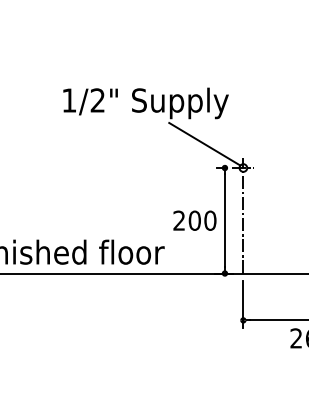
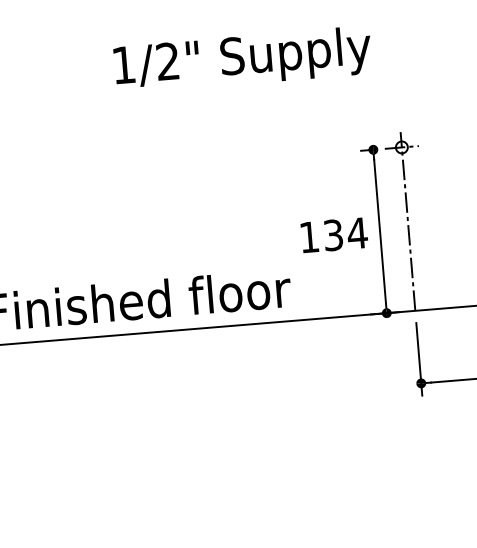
line: (204, 143) -> (338, 114), removed
text: (194, 220) -> (332, 234), 200 -> 134

